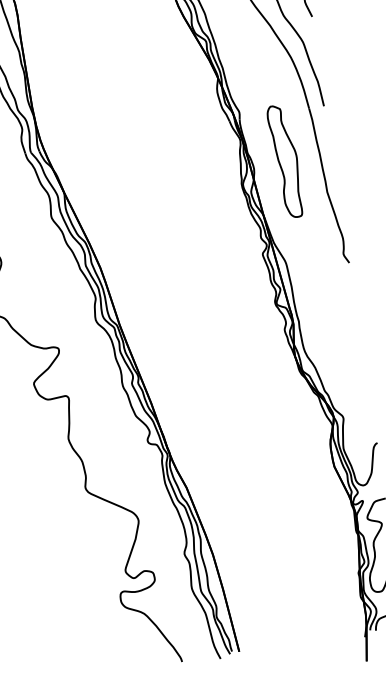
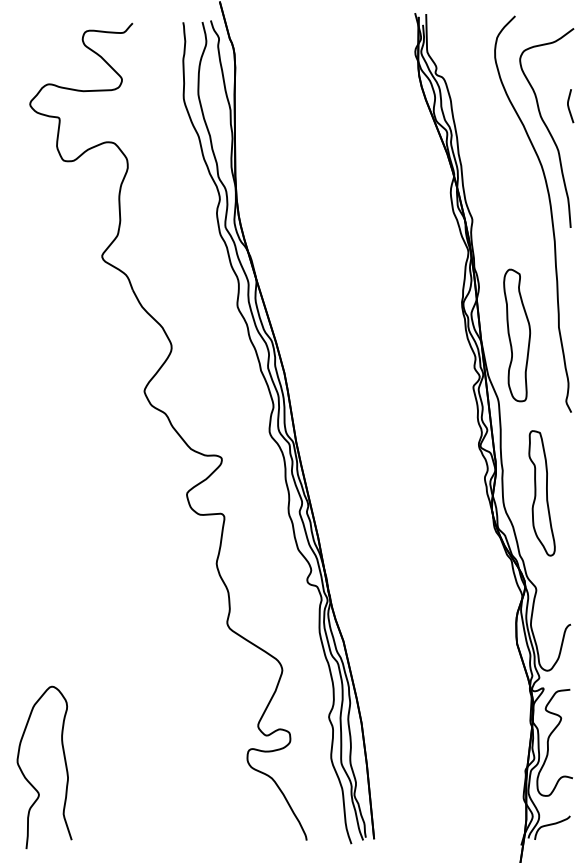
part: (286, 161) -> (517, 335), moved
part: (334, 335) -> (541, 493), added

